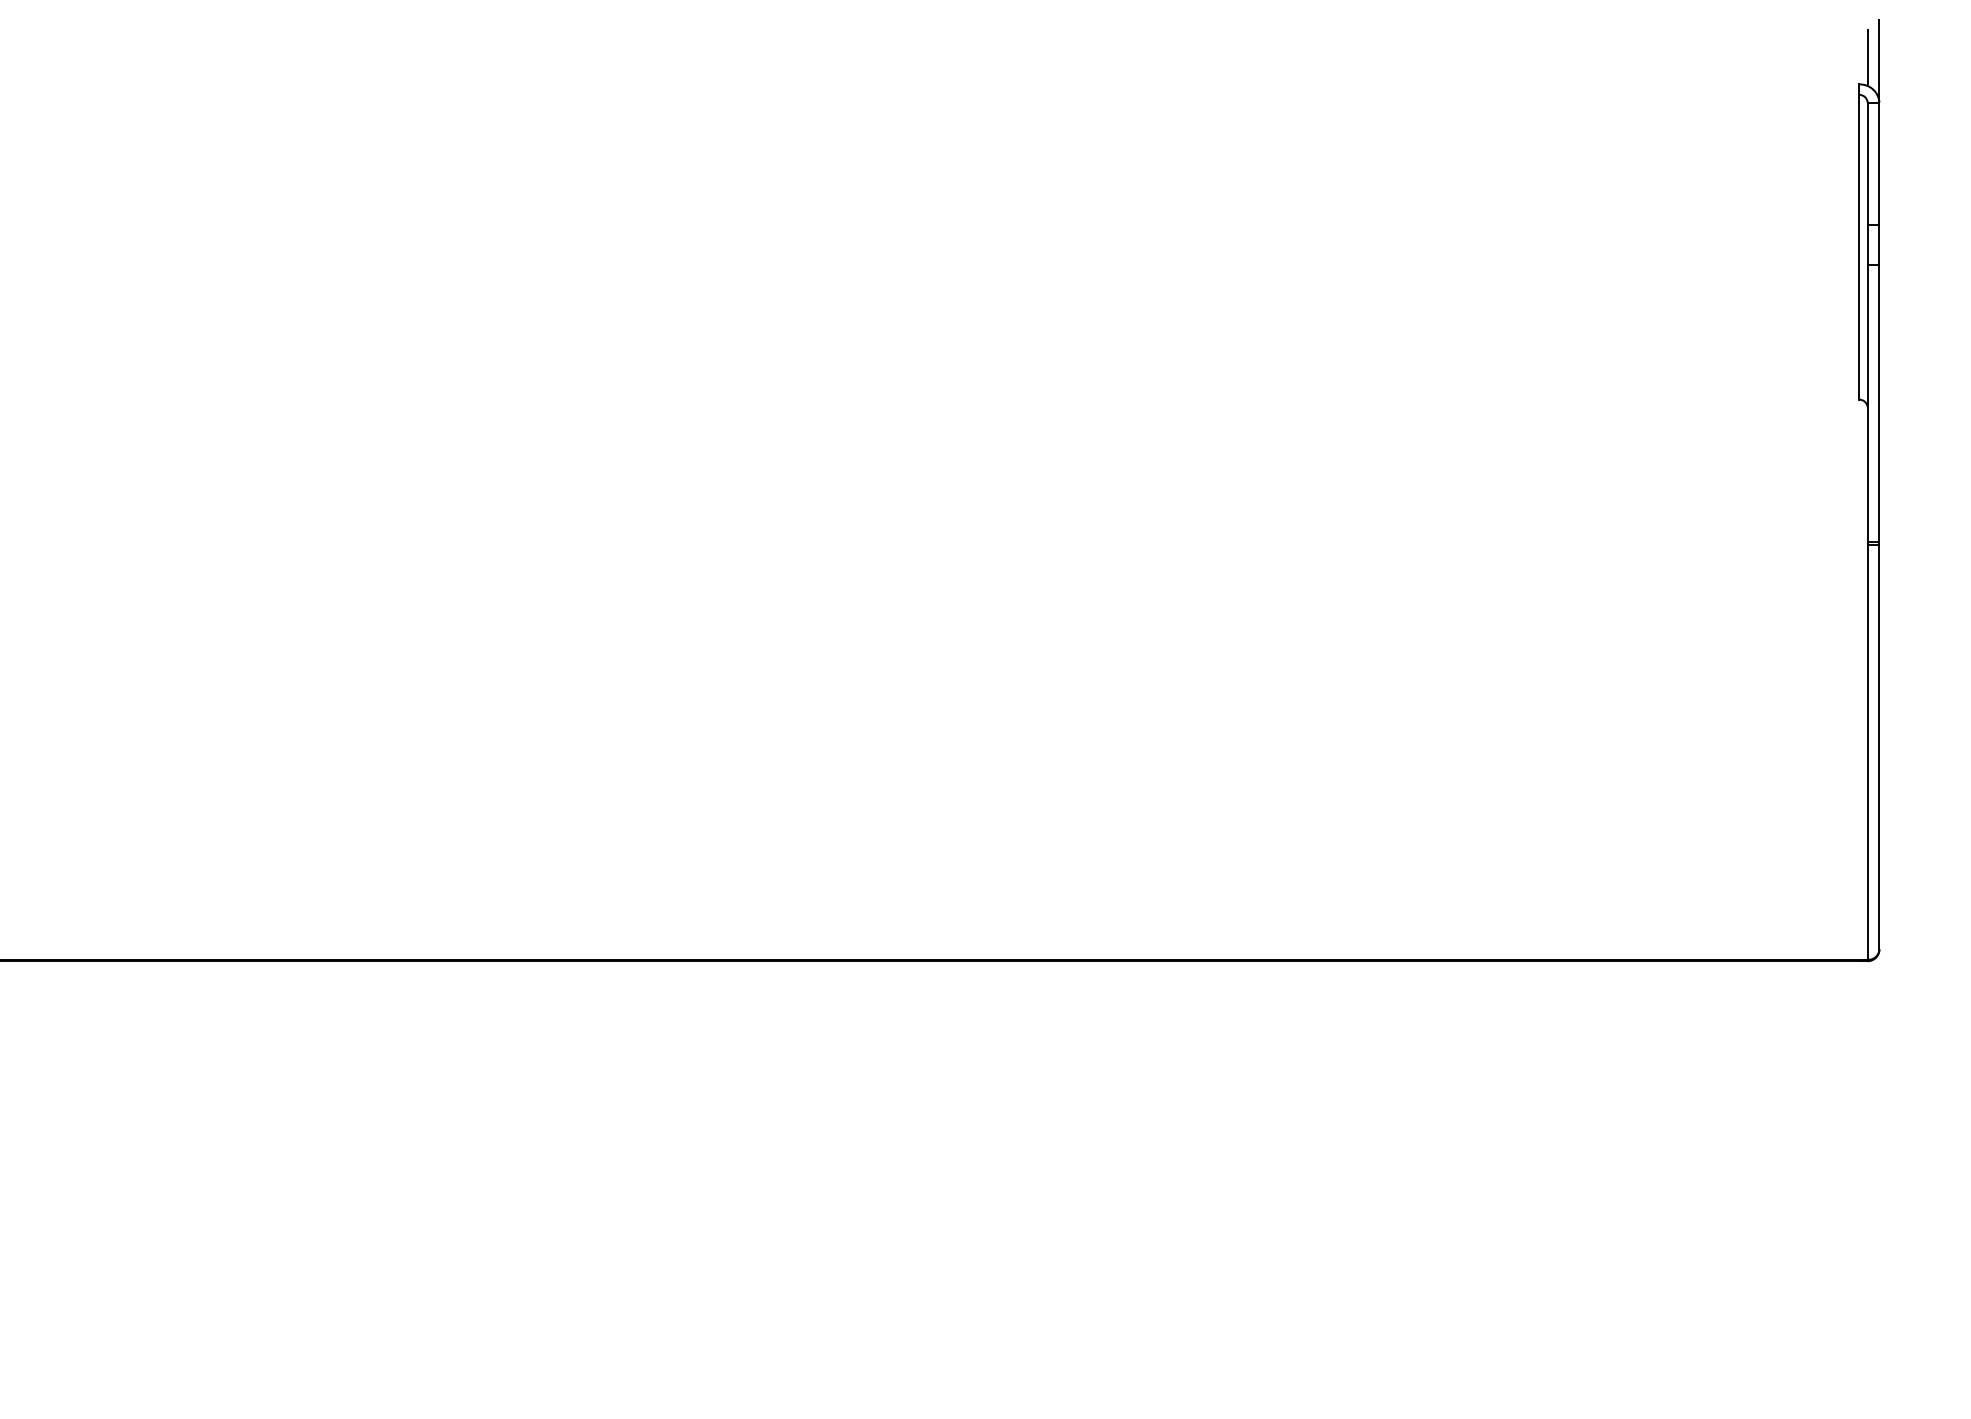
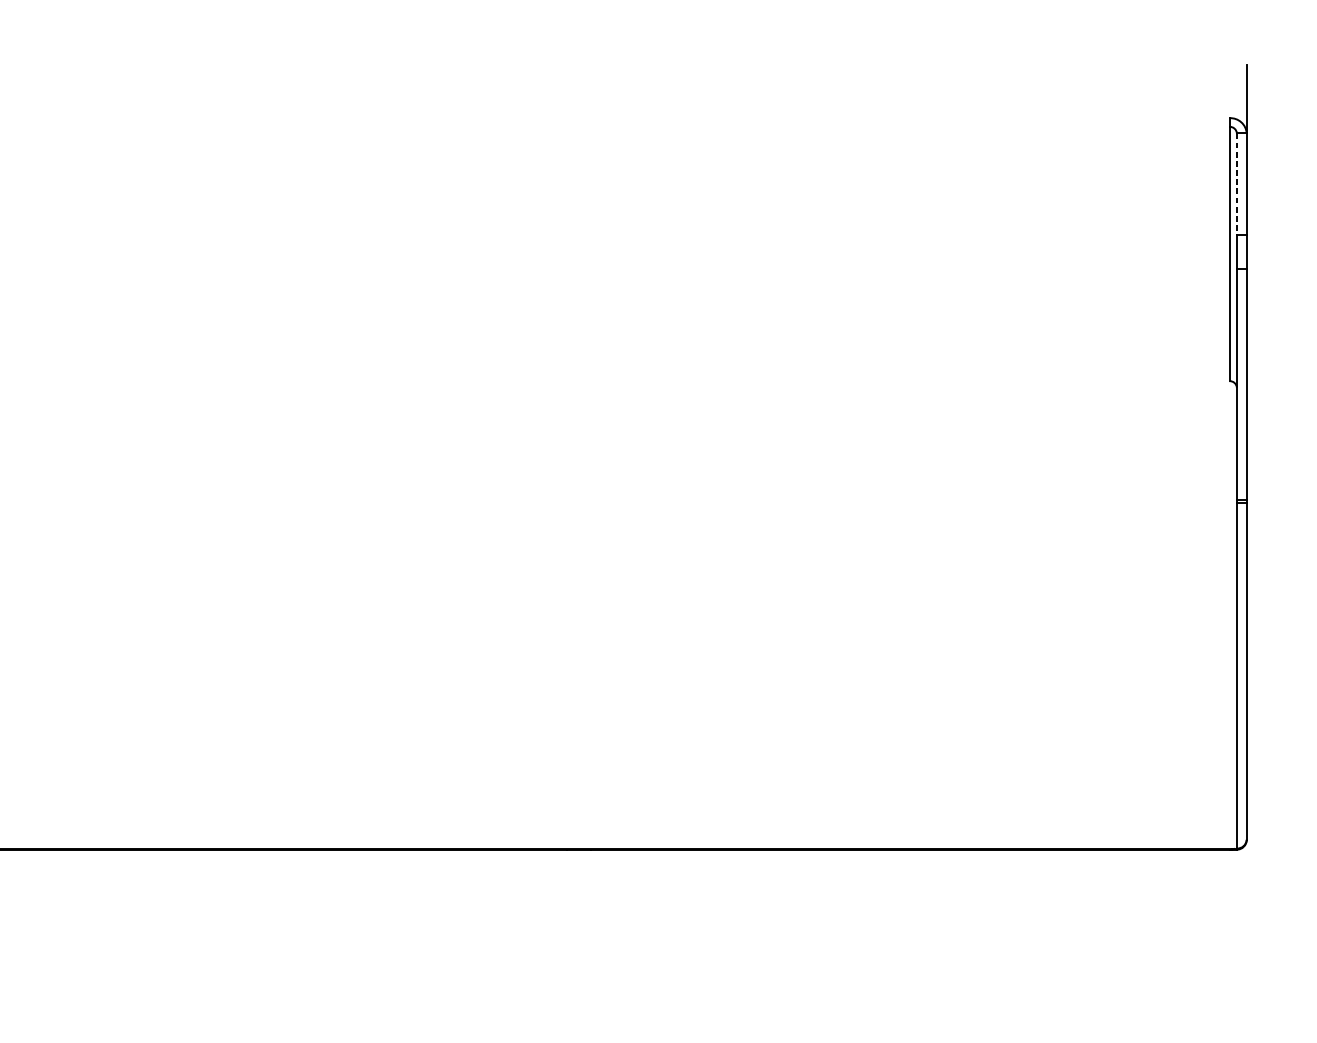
line: (1867, 58) -> (1236, 96), removed
line: (1867, 164) -> (1236, 184), solid -> dashed

